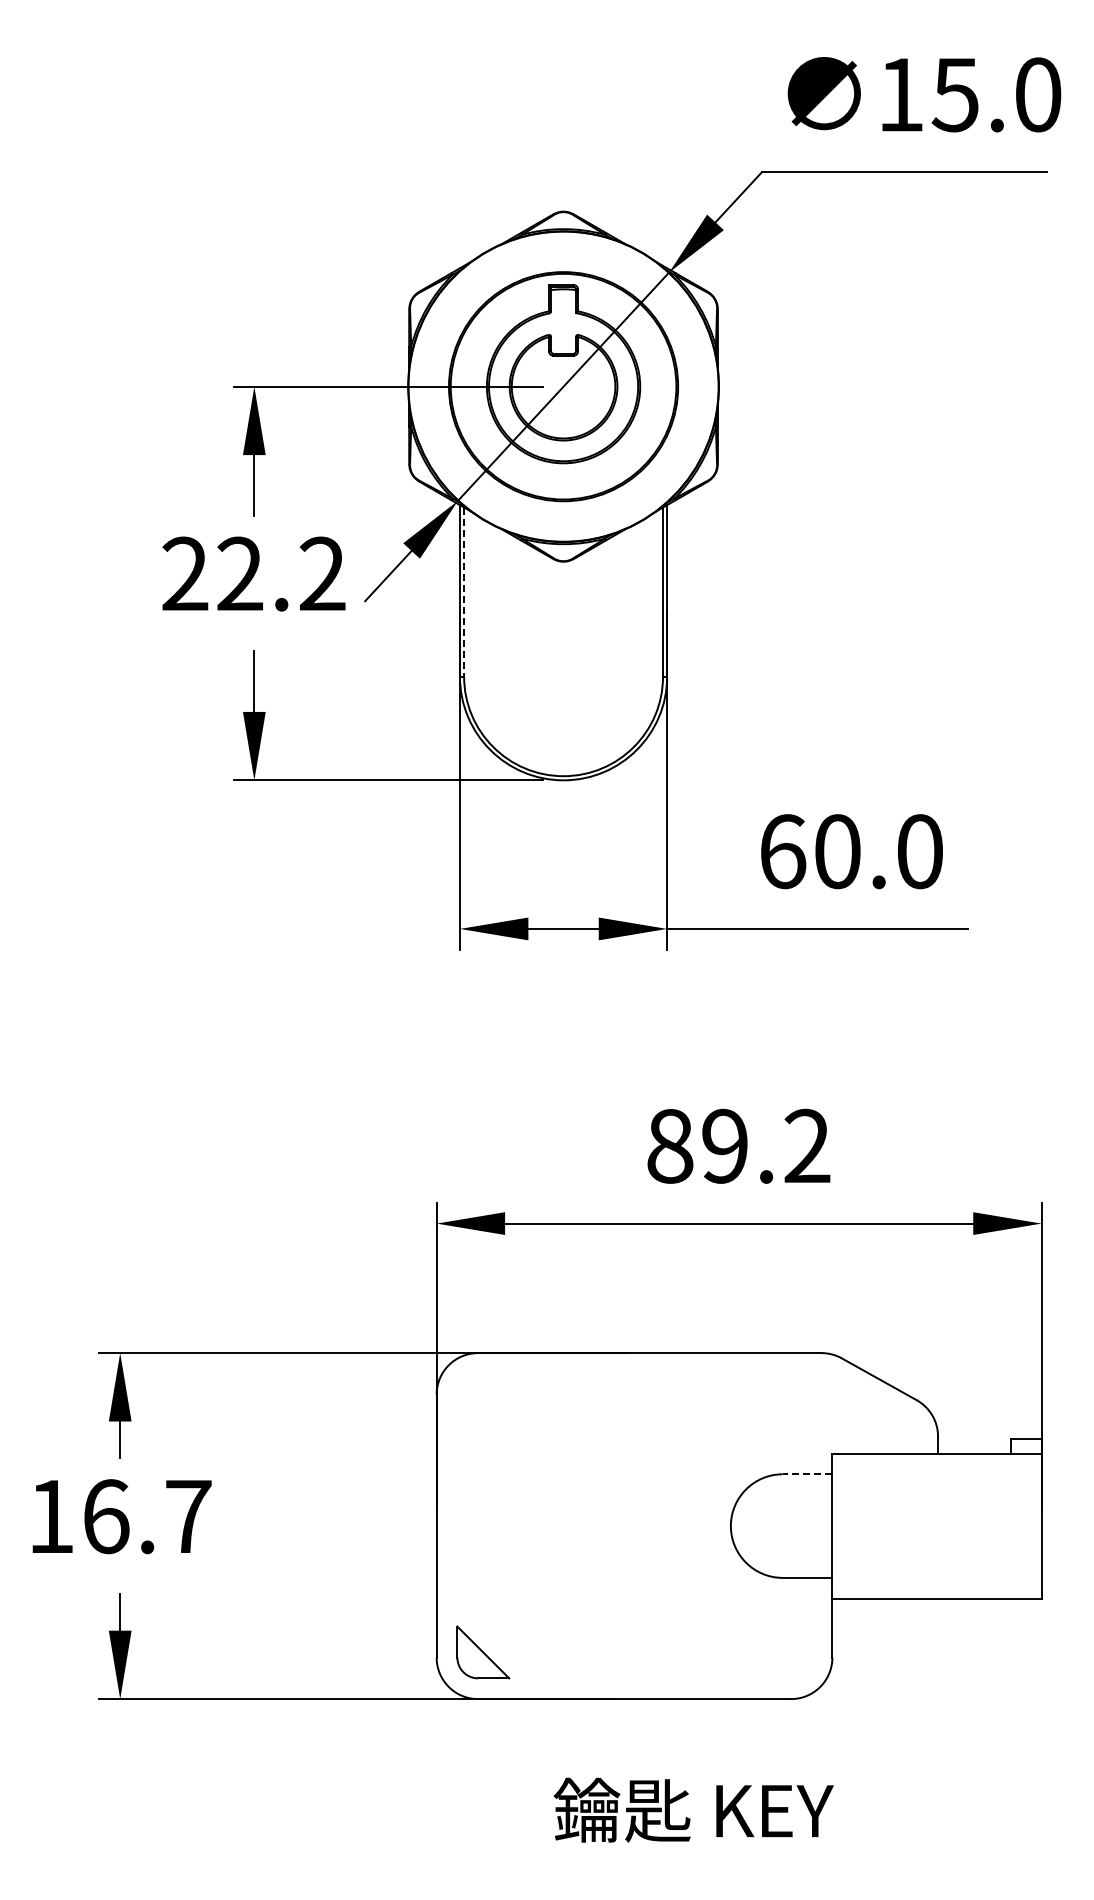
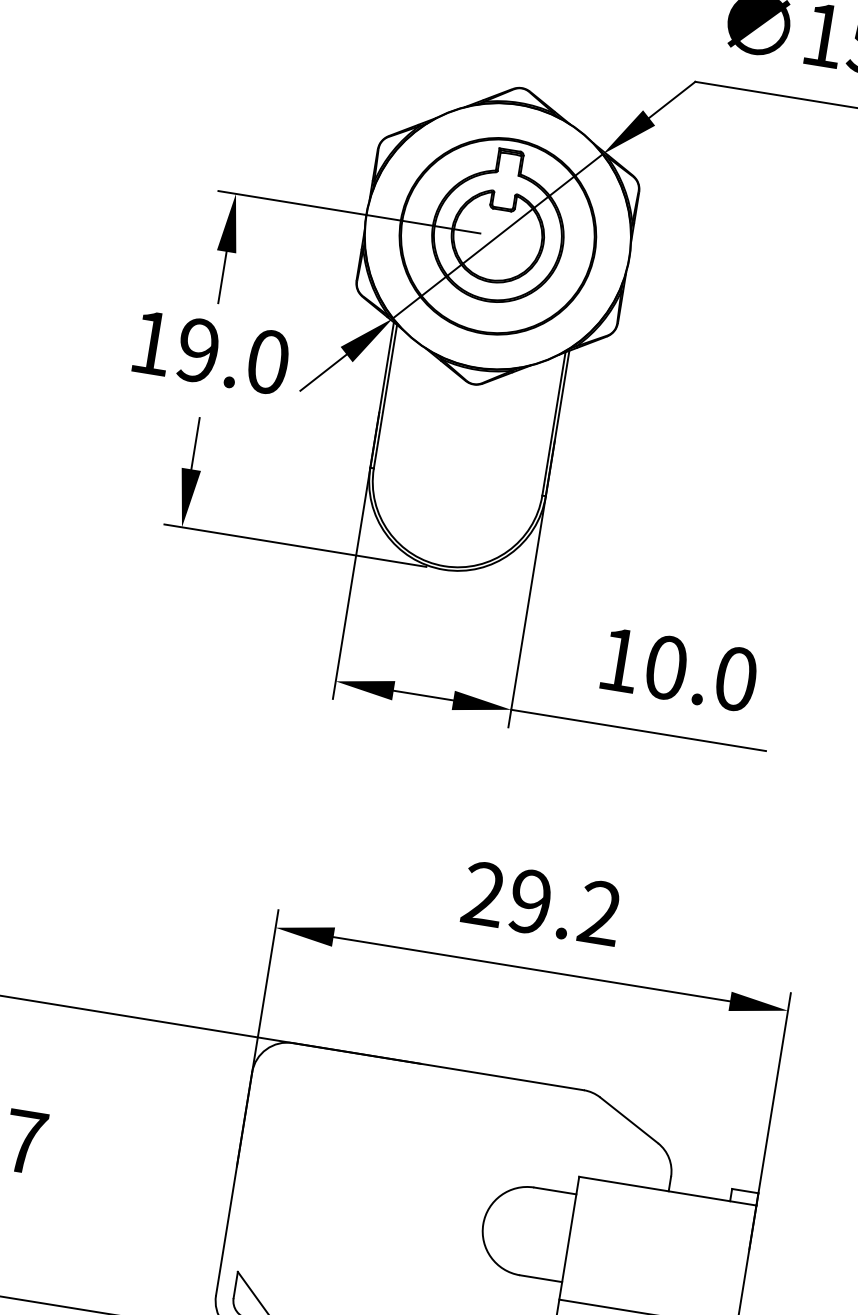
text: (253, 573) -> (209, 352), 22.2 -> 19.0
line: (464, 592) -> (385, 397), dashed -> solid
text: (783, 851) -> (620, 660), 60.0 -> 10.0
text: (670, 1145) -> (484, 893), 89.2 -> 29.2
line: (807, 1474) -> (555, 1191), dashed -> solid

